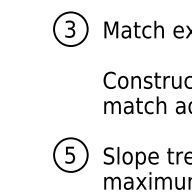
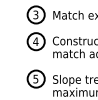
part: (69, 81) -> (35, 41), added

